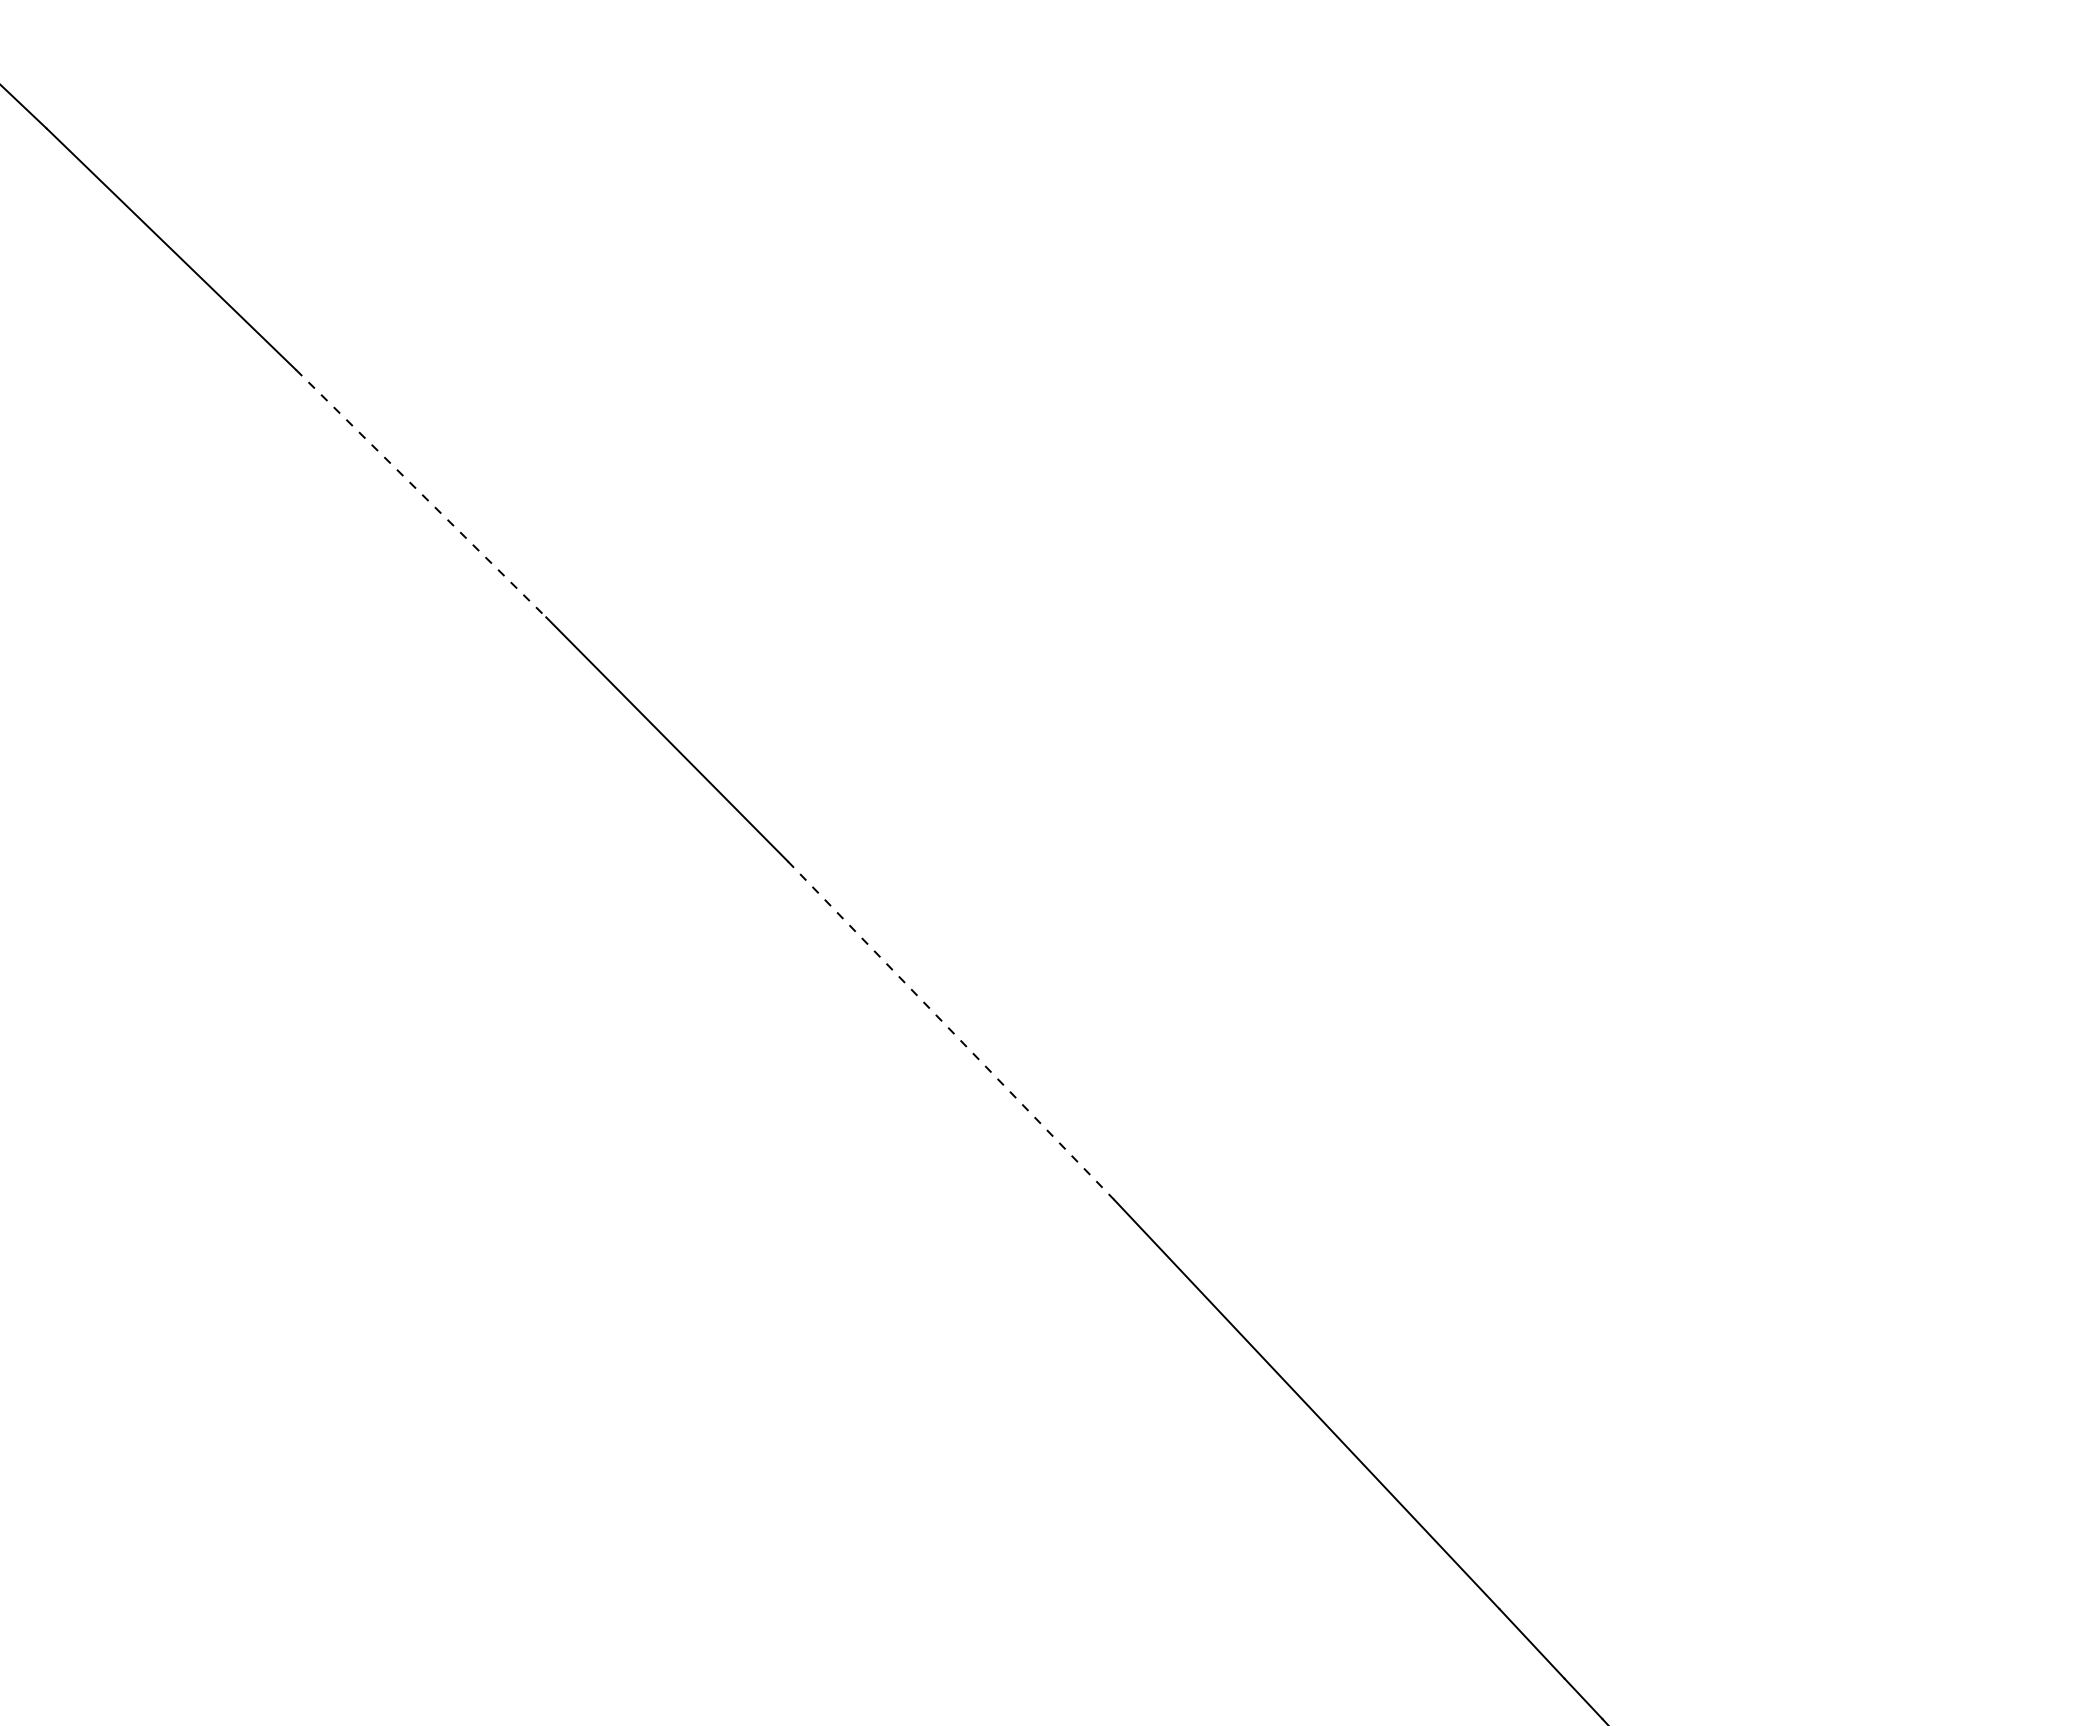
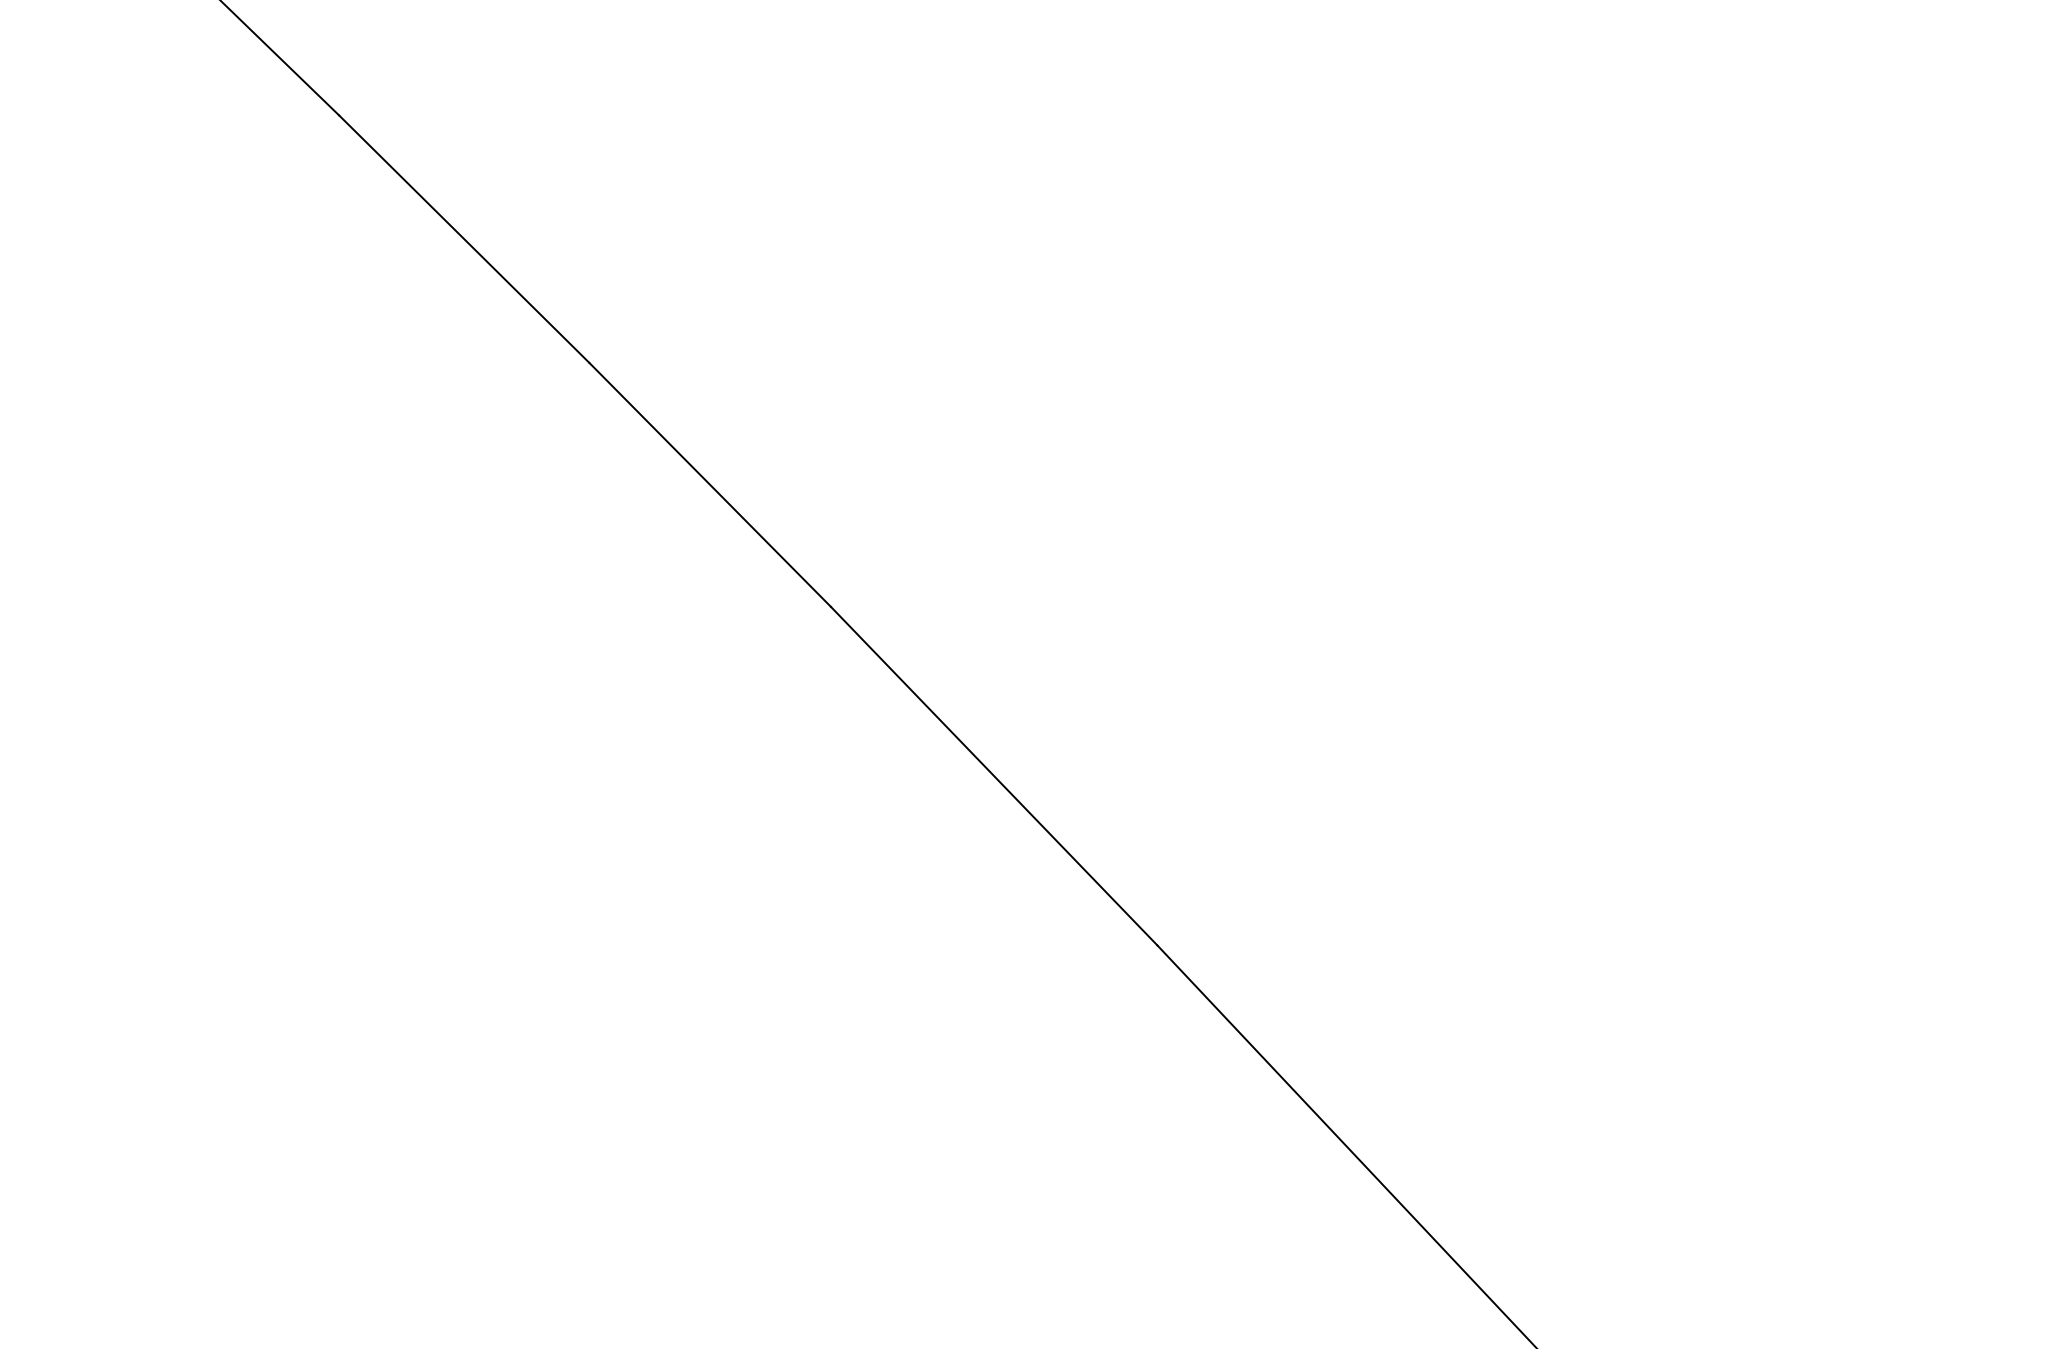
line: (421, 493) -> (464, 239), dashed -> solid
line: (951, 1030) -> (994, 776), dashed -> solid

